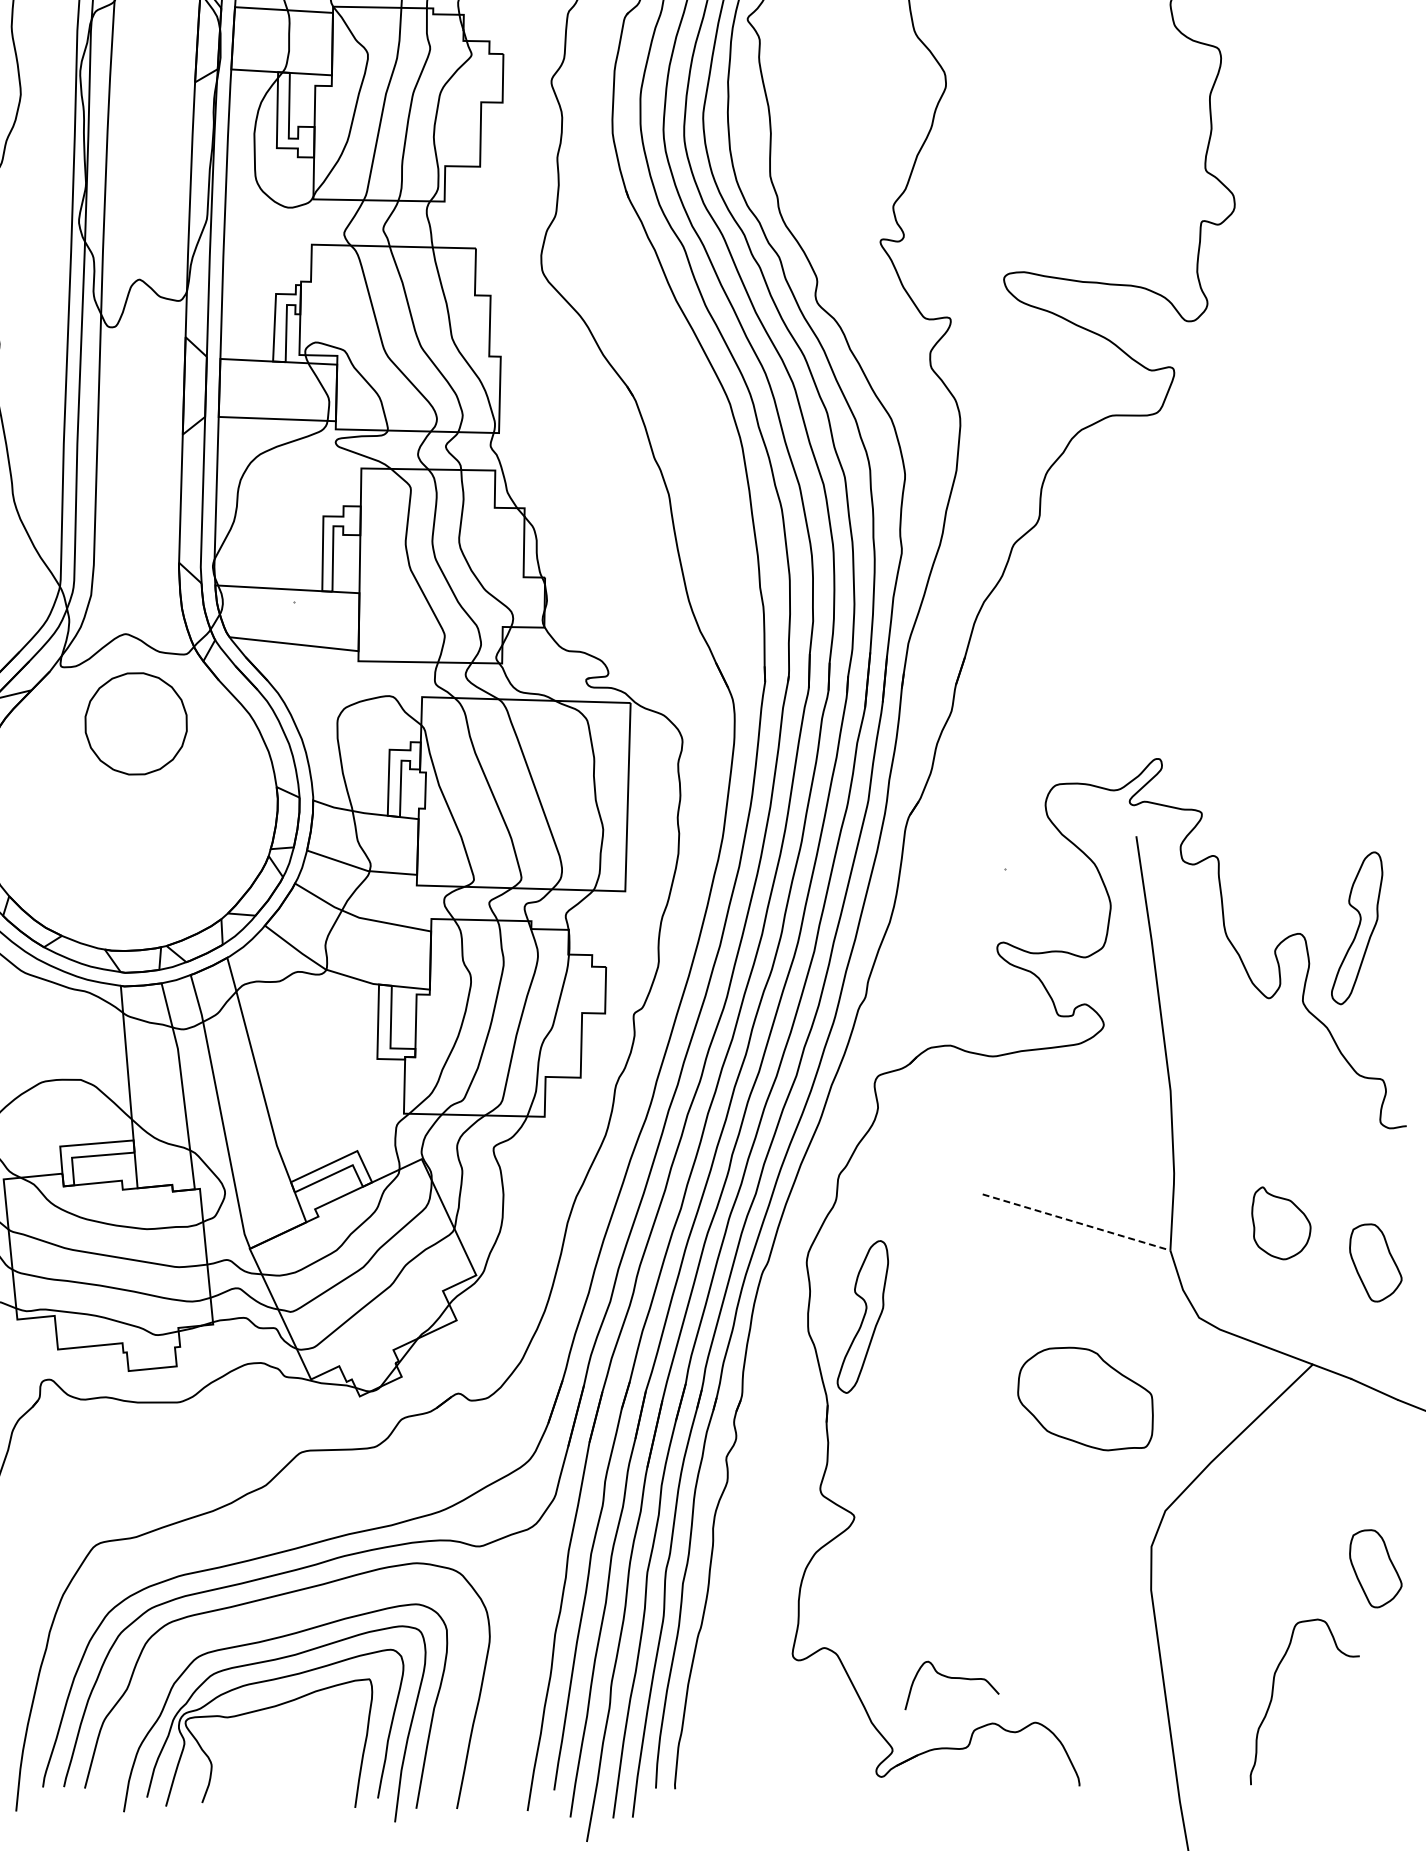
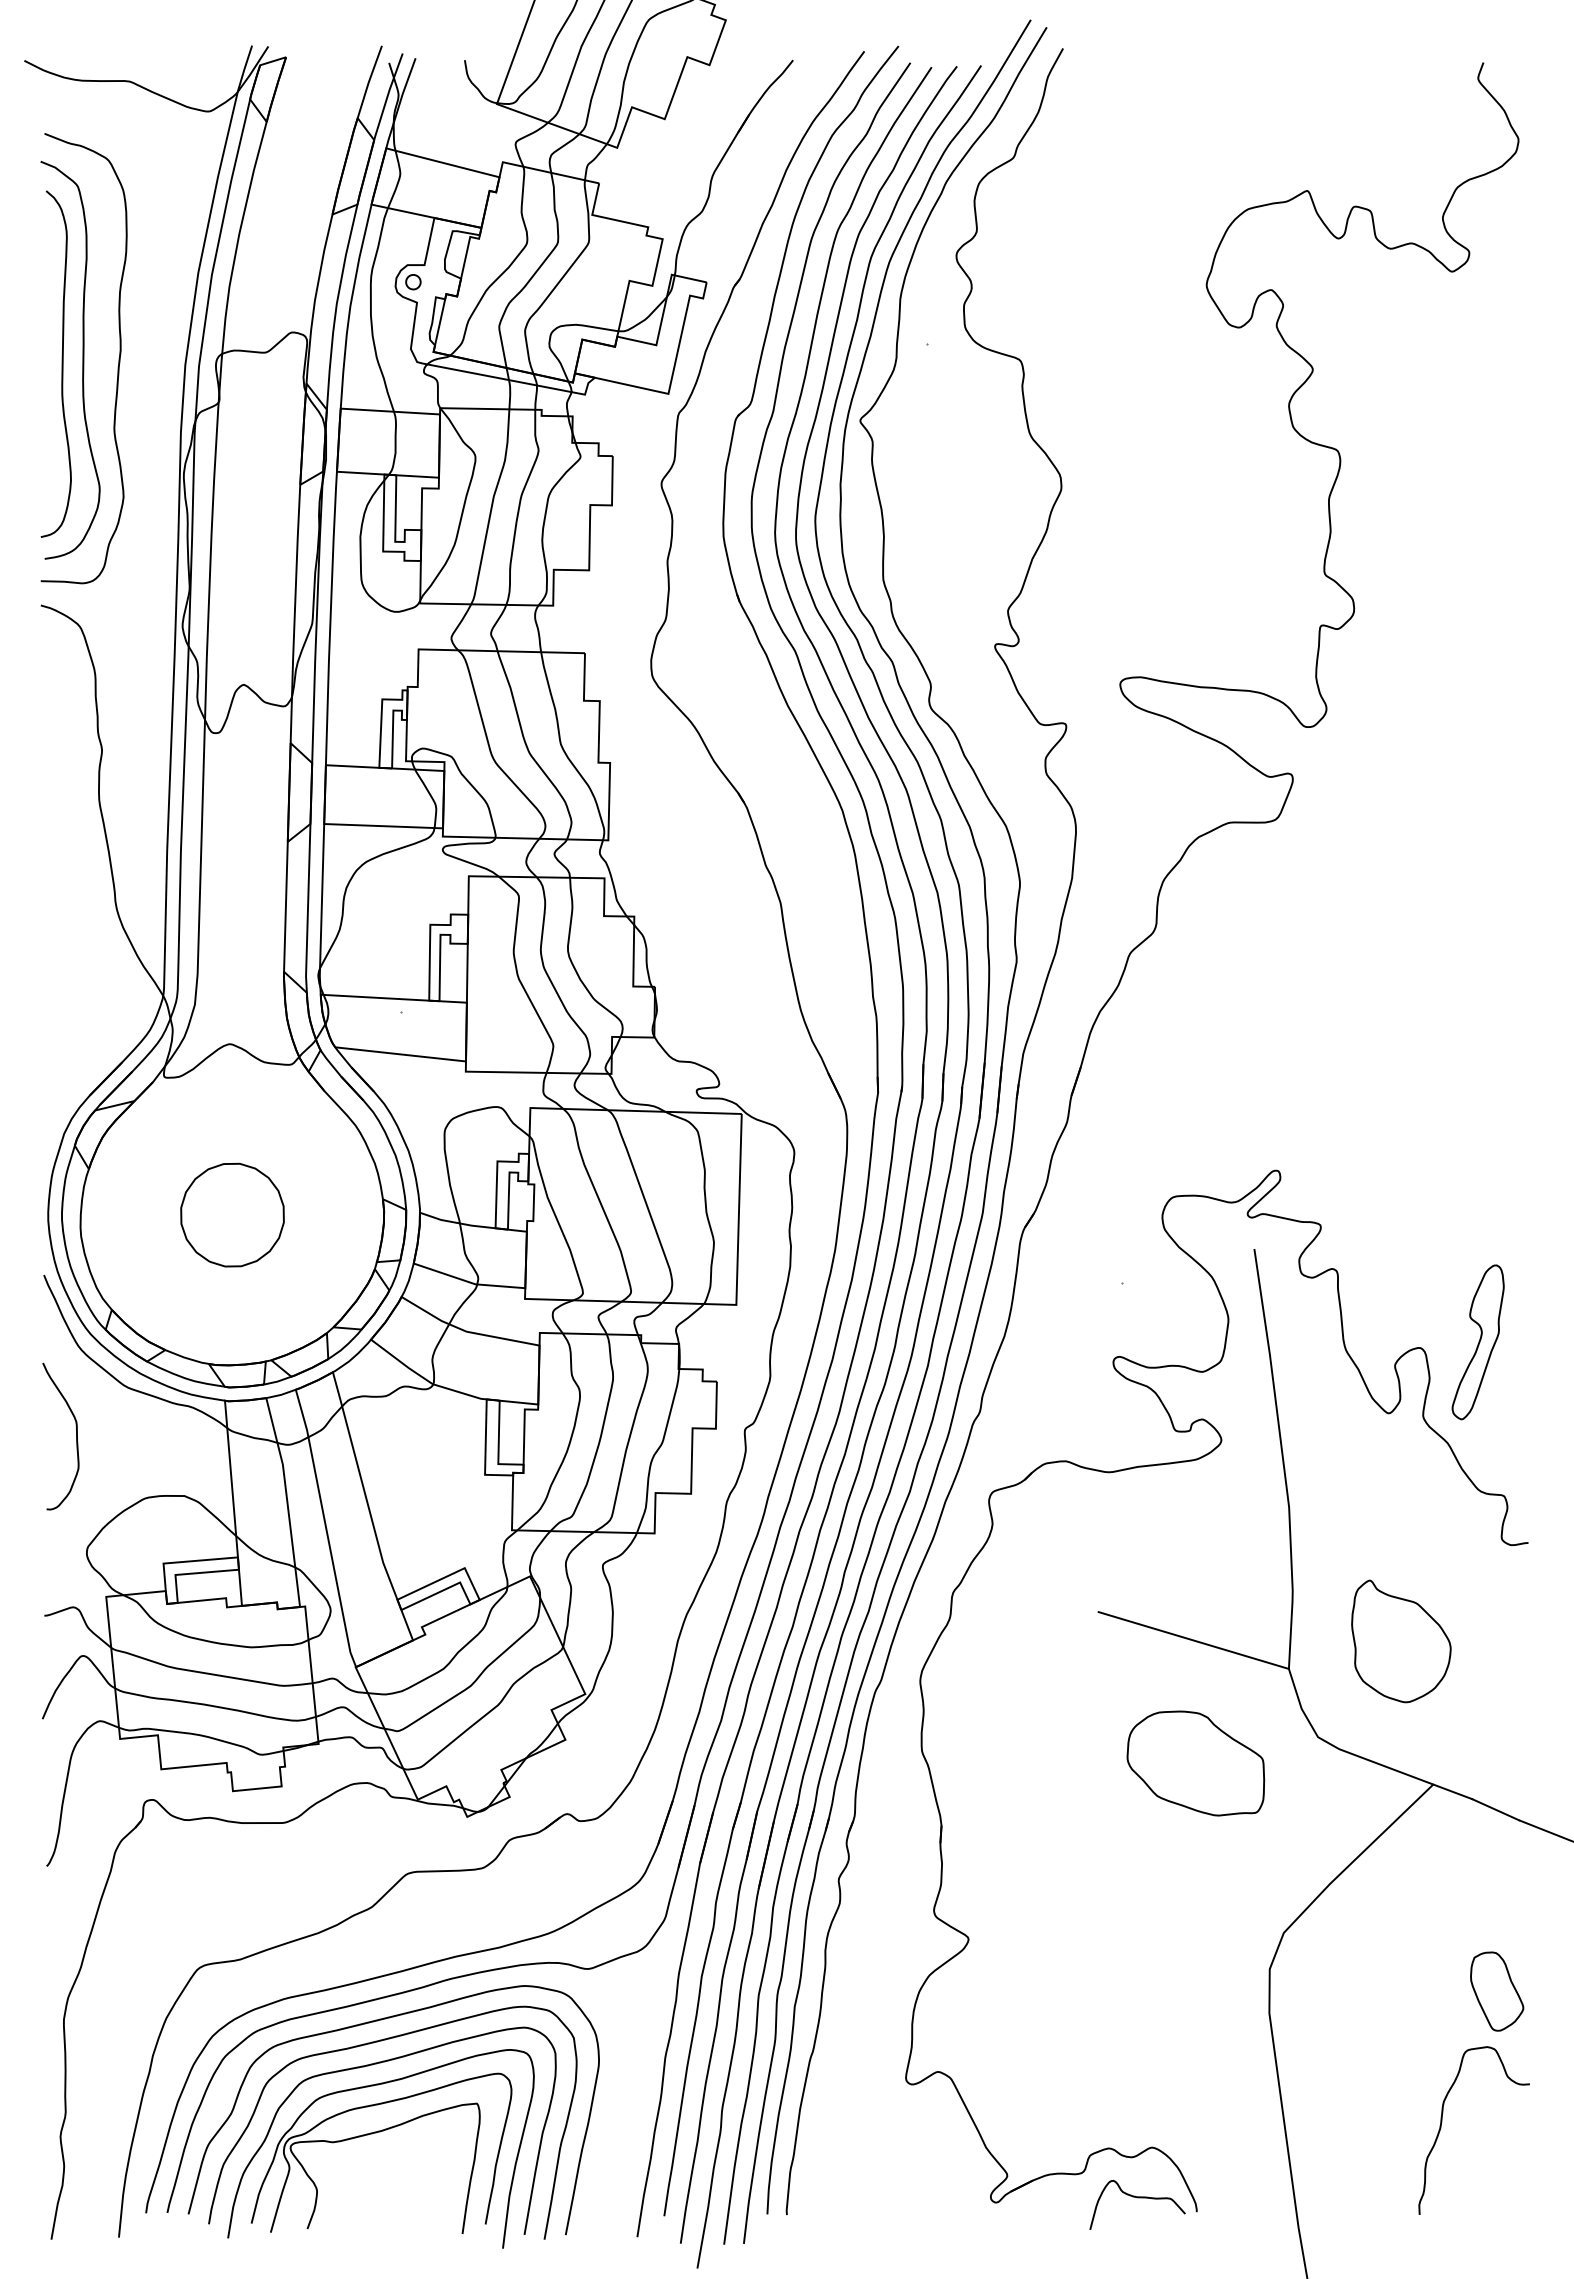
part: (136, 723) -> (232, 1214), moved
line: (1077, 1222) -> (1194, 1640), dashed -> solid
part: (1281, 1223) -> (1401, 1641), size x1.67
part: (1376, 1262) -> (1497, 1681), removed
part: (862, 1317) -> (976, 1736), removed
part: (1085, 1399) -> (1195, 1763), moved
curve: (267, 1619) -> (373, 2043), added
curve: (951, 1679) -> (1137, 2198), moved
curve: (1273, 1693) -> (1442, 2122), moved

